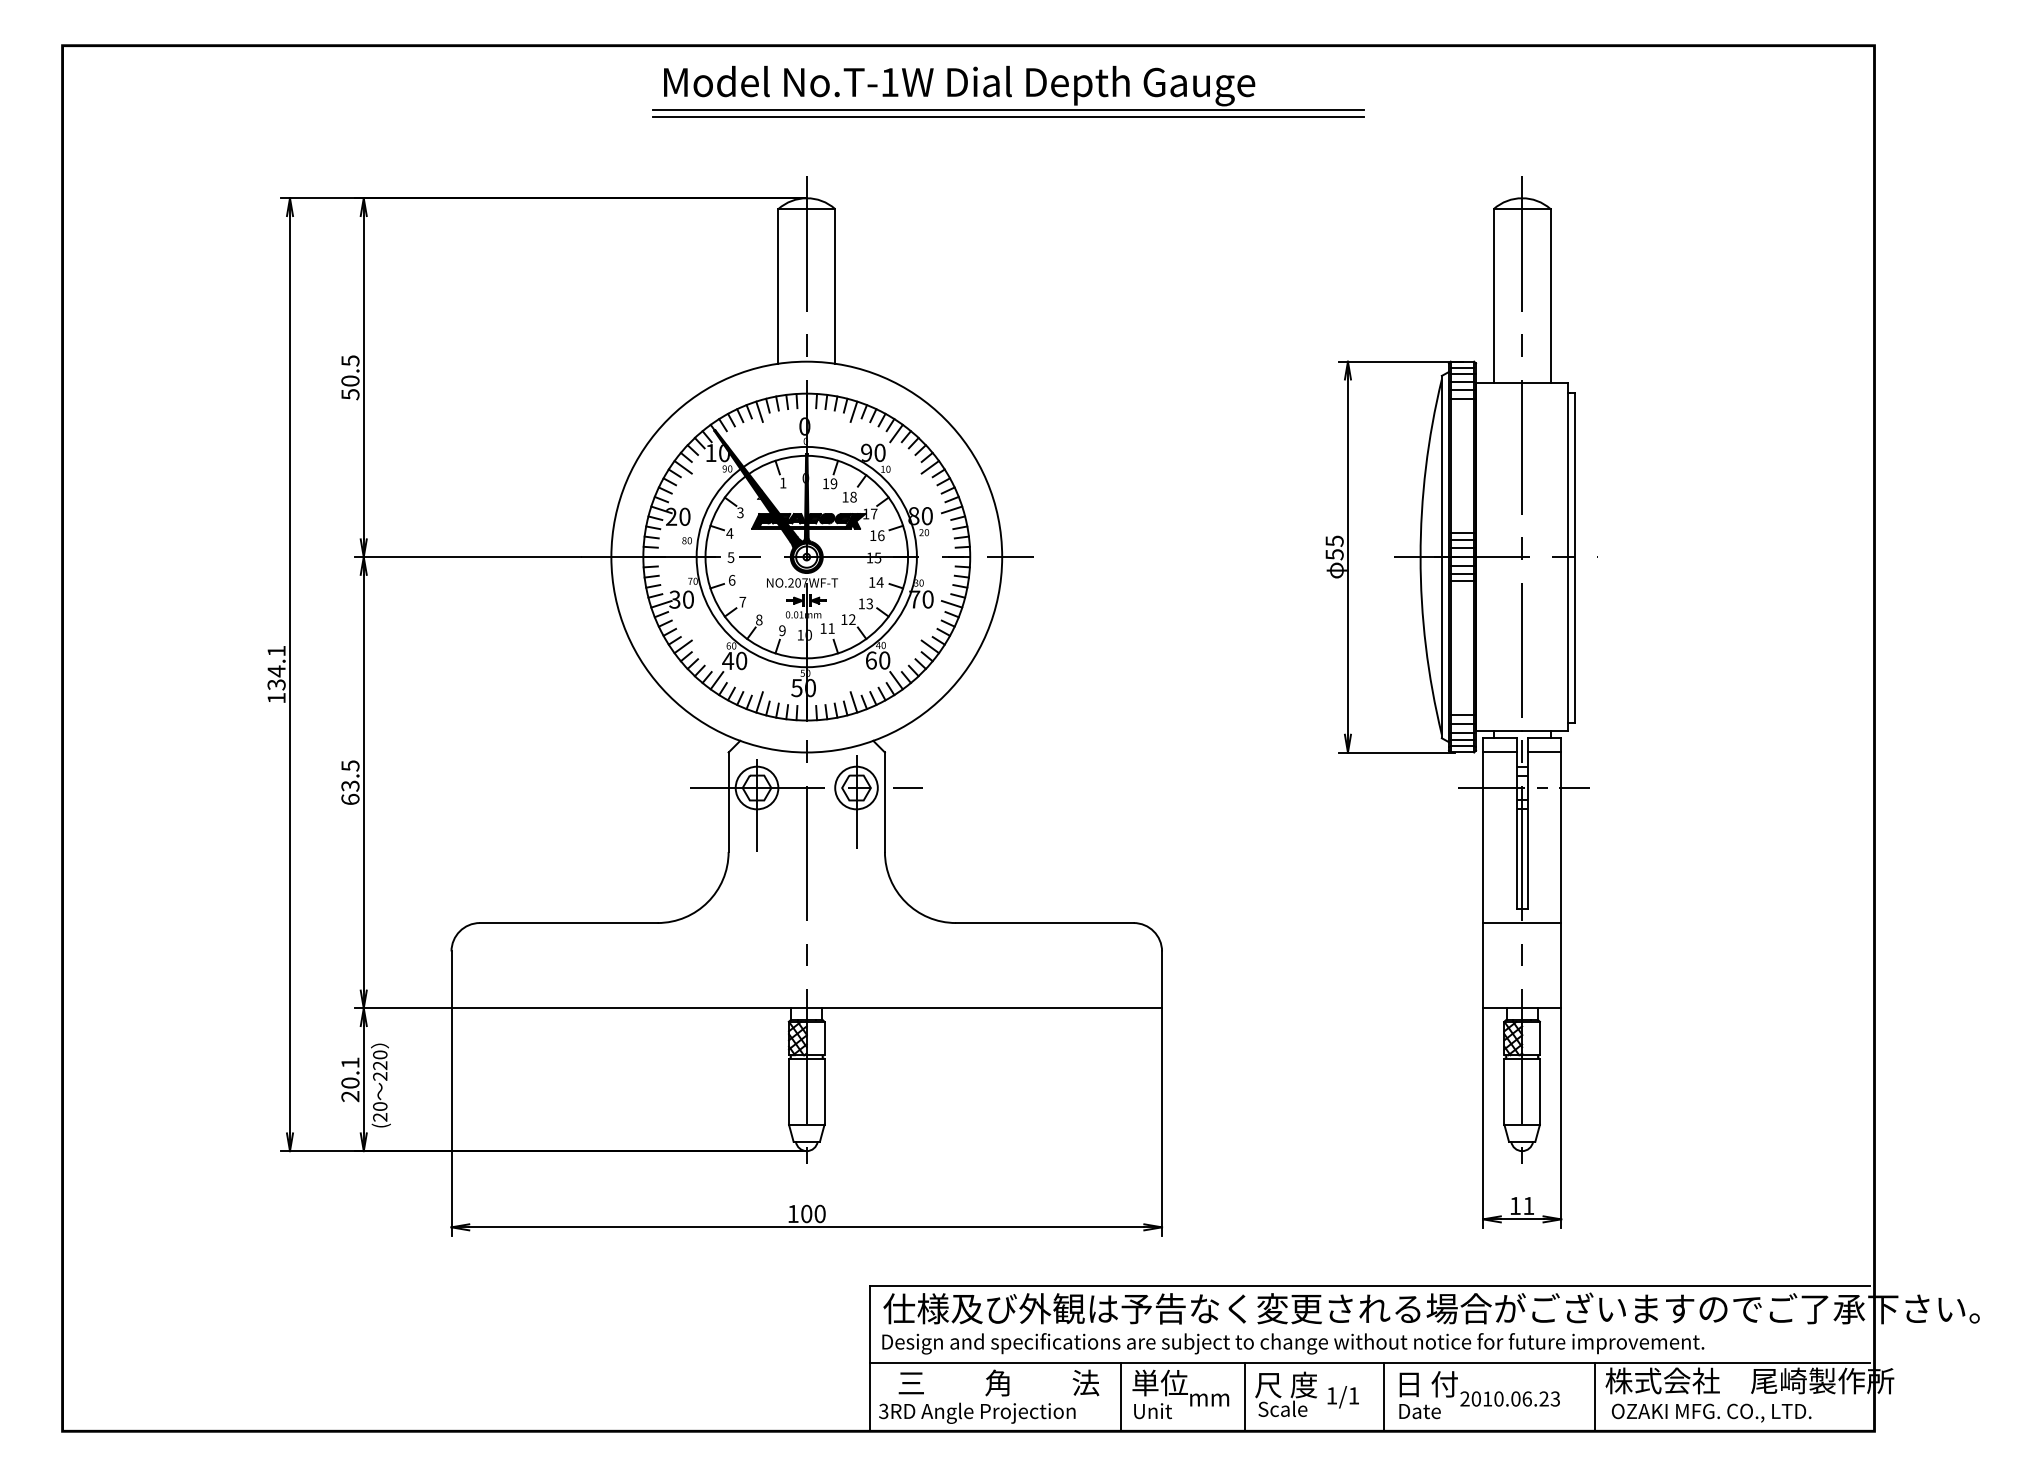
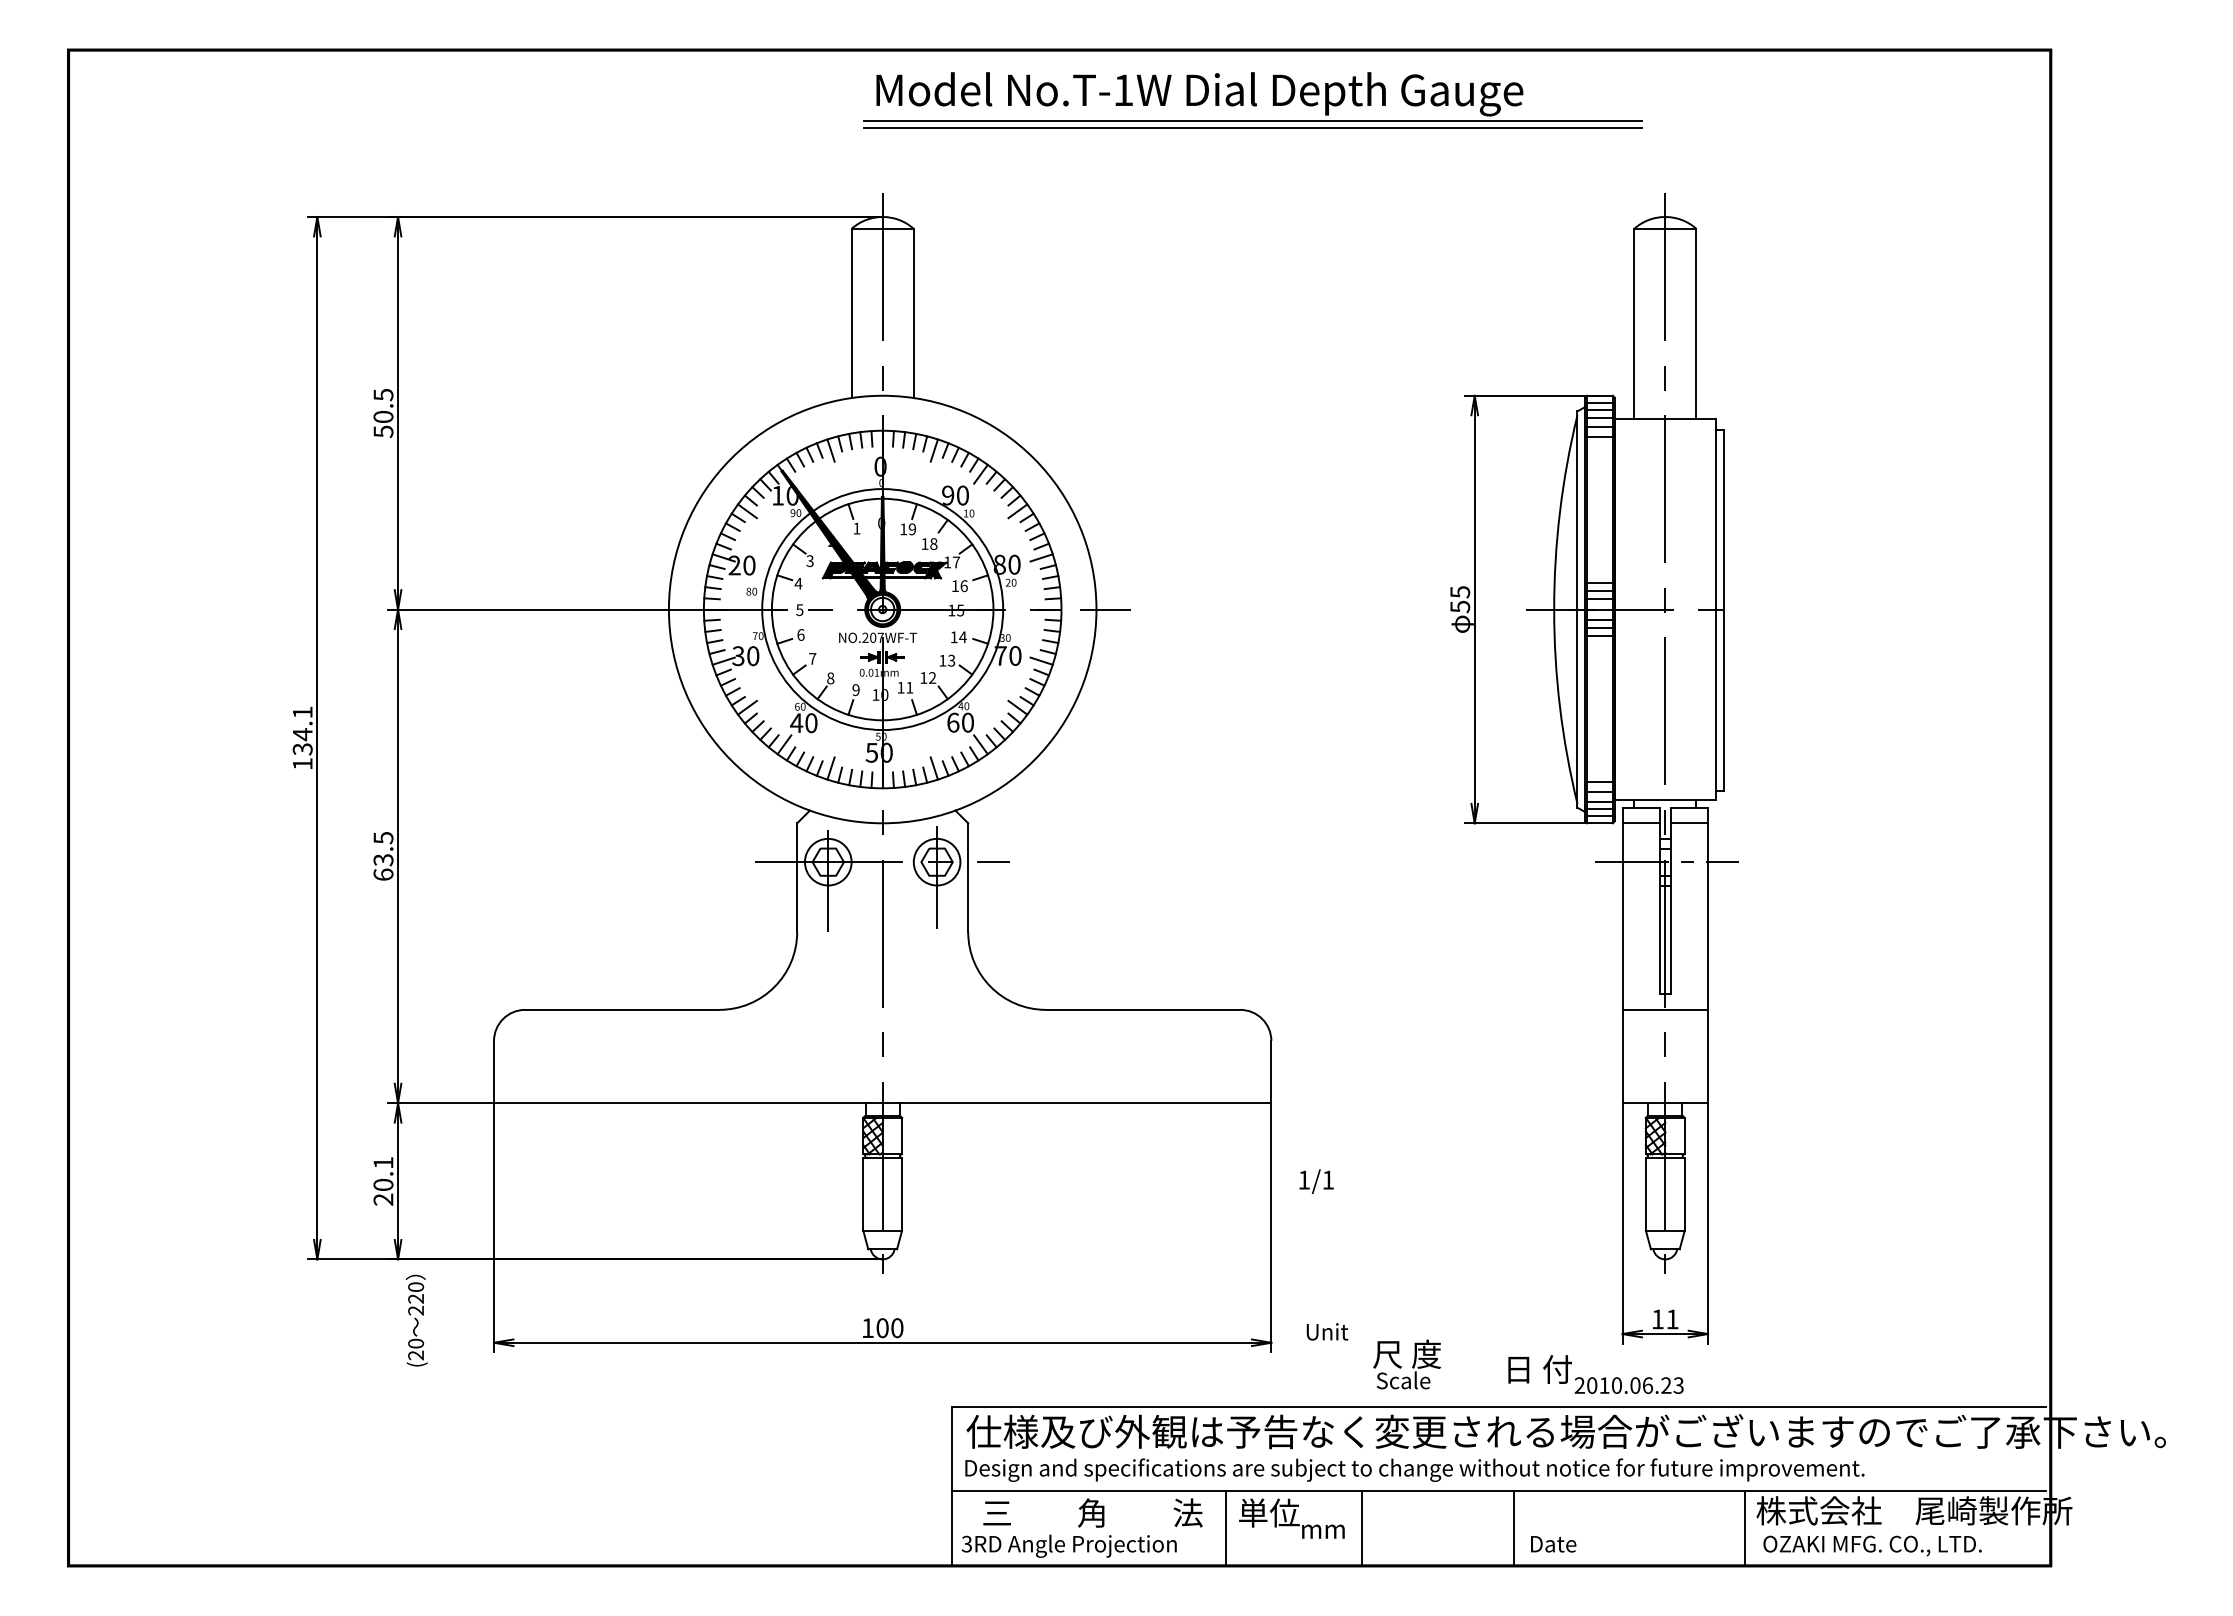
part: (1007, 91) -> (1252, 100), moved
text: (380, 1085) -> (416, 1320), moved
text: (1479, 1388) -> (1595, 1374), moved
text: (1285, 1394) -> (1406, 1364), moved
text: (1343, 1397) -> (1316, 1181), moved
text: (1153, 1410) -> (1327, 1331), moved

